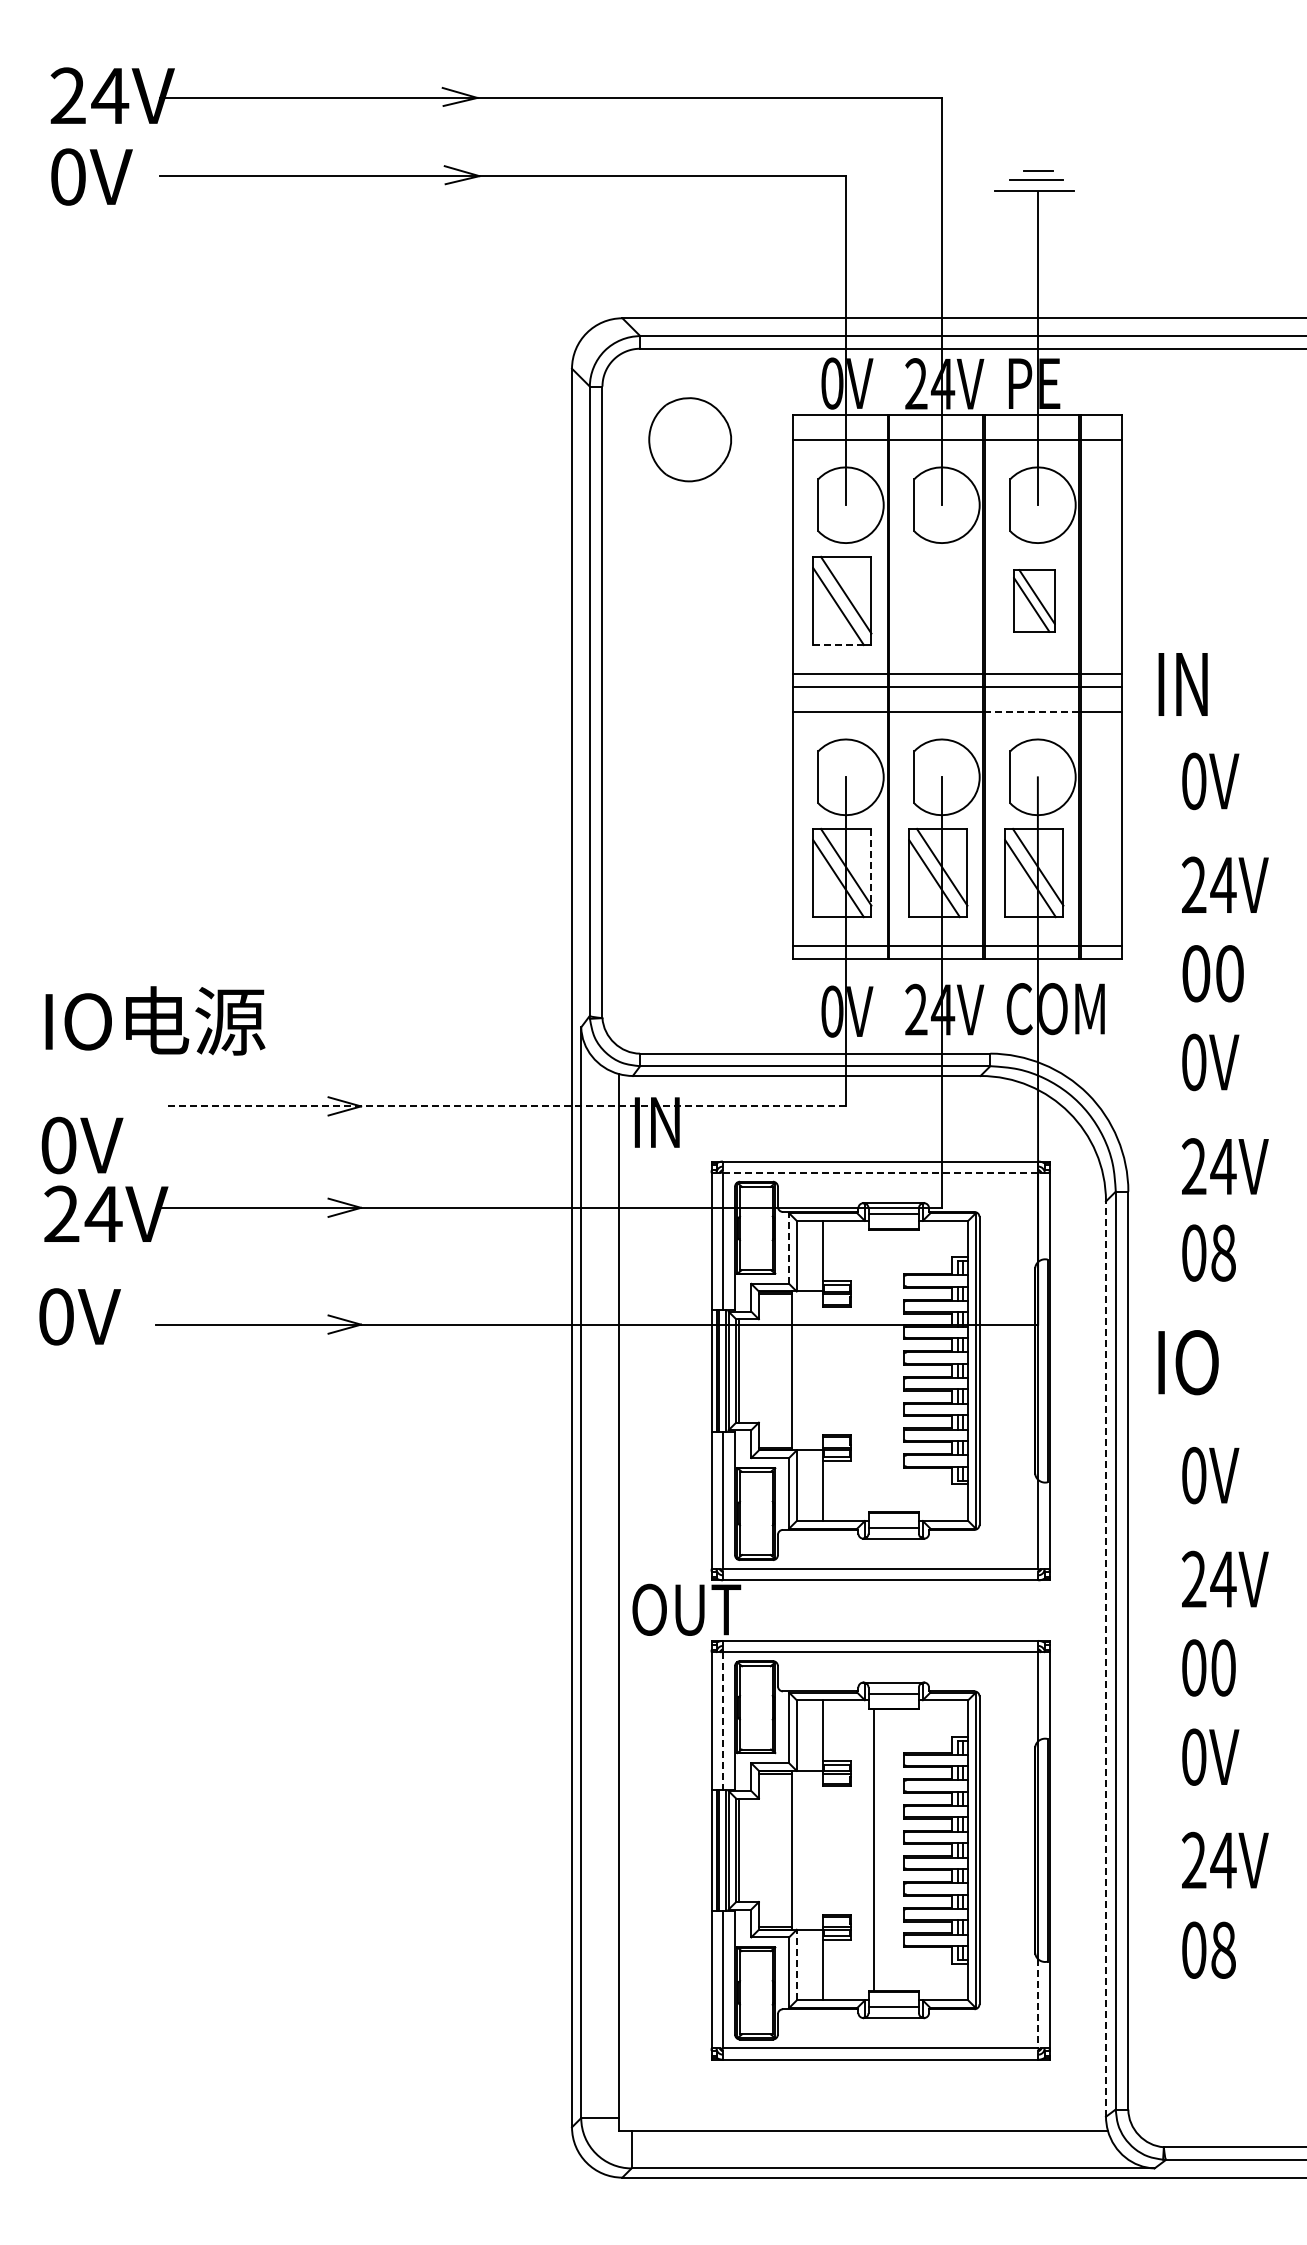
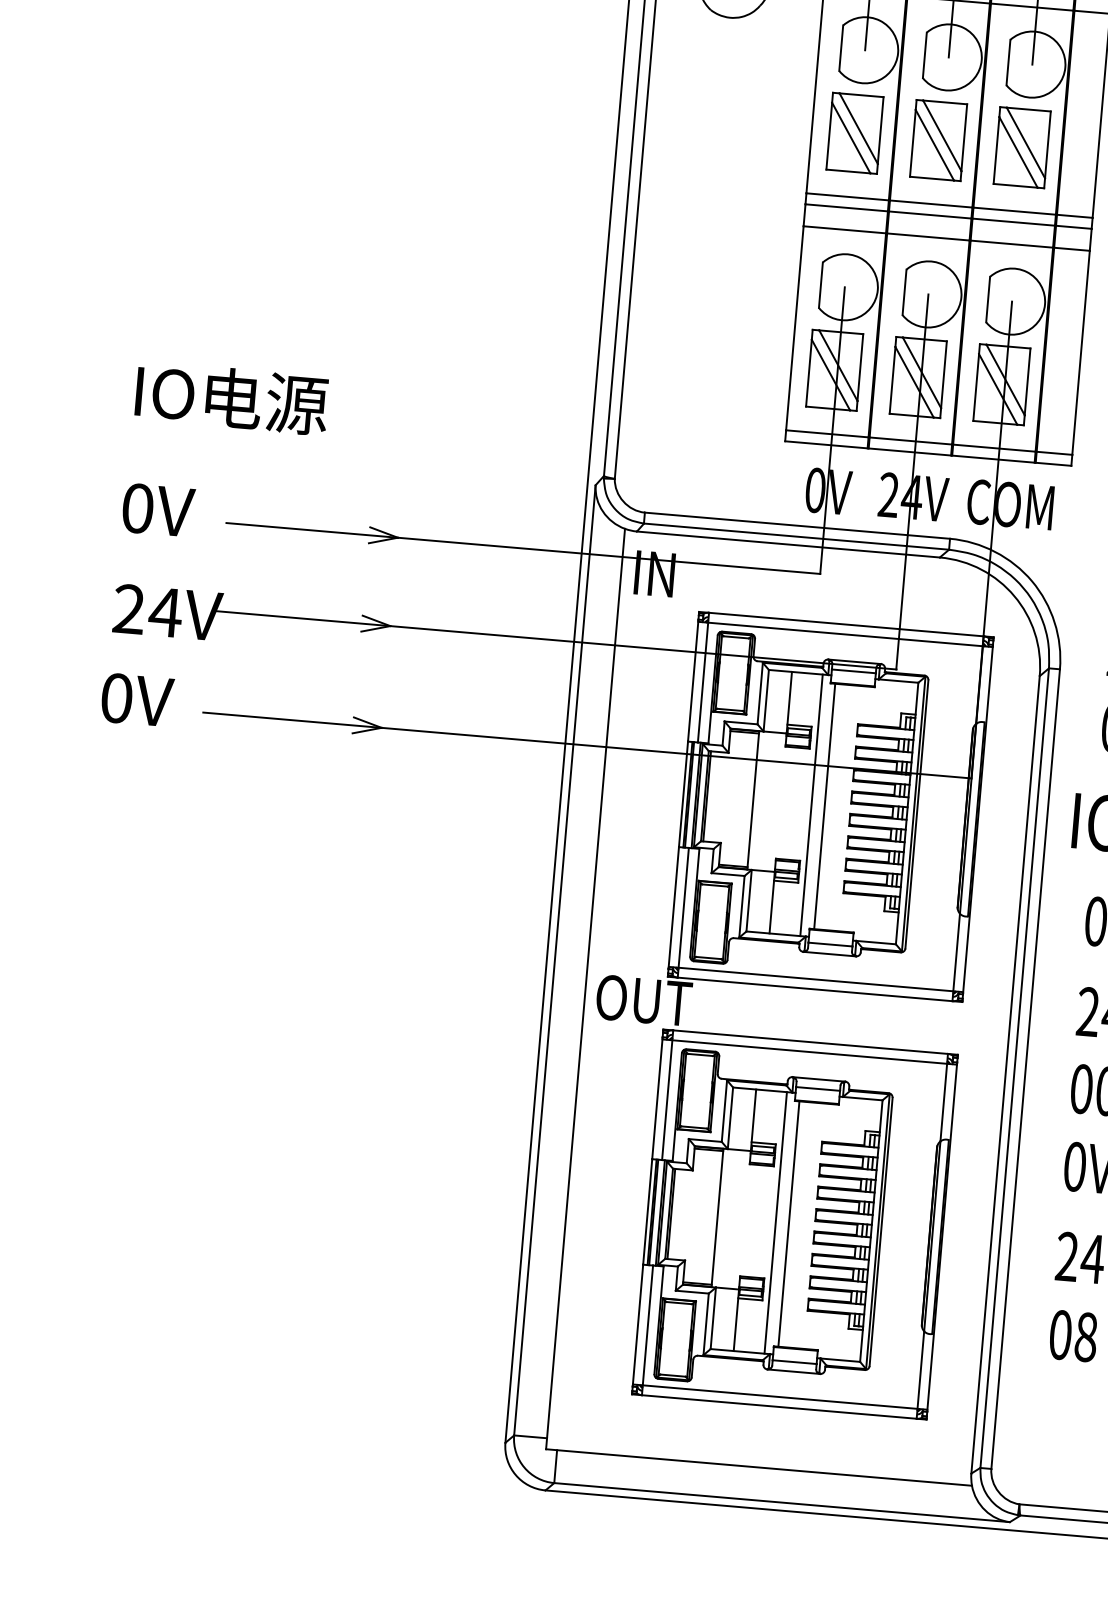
part: (938, 600) -> (938, 140), added
part: (1034, 600) -> (1022, 147), size x1.43
line: (838, 645) -> (848, 171), dashed -> solid
line: (1031, 711) -> (1011, 243), dashed -> solid
line: (871, 867) -> (860, 367), dashed -> solid
text: (155, 1020) -> (232, 398), moved
line: (505, 1106) -> (523, 548), dashed -> solid
text: (82, 1145) -> (158, 510), moved
line: (880, 1172) -> (845, 634), dashed -> solid
line: (789, 1248) -> (760, 693), dashed -> solid
line: (858, 1370) -> (811, 804), added
line: (873, 1370) -> (824, 806), added
line: (1106, 1659) -> (1005, 1075), dashed -> solid
line: (722, 1721) -> (666, 1100), dashed -> solid
line: (858, 1850) -> (775, 1223), added
line: (796, 1964) -> (713, 1317), dashed -> solid
line: (1038, 2003) -> (921, 1369), dashed -> solid

